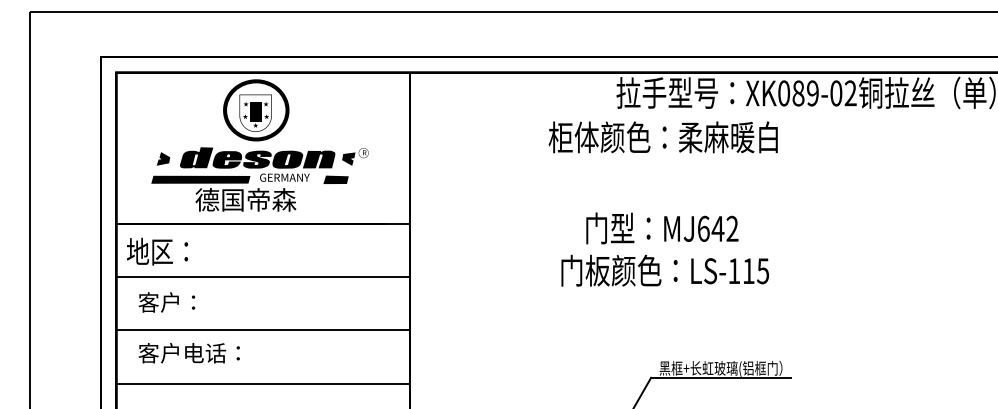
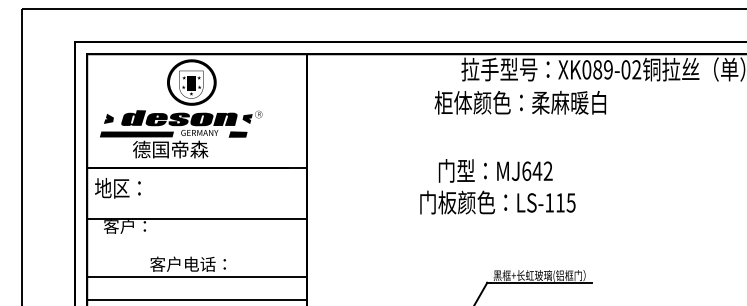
text: (662, 137) -> (519, 102), moved
text: (259, 179) -> (180, 134), moved
line: (263, 276) -> (197, 218), moved
line: (264, 329) -> (198, 277), moved
text: (188, 353) -> (187, 264), moved
line: (263, 383) -> (197, 300), moved

